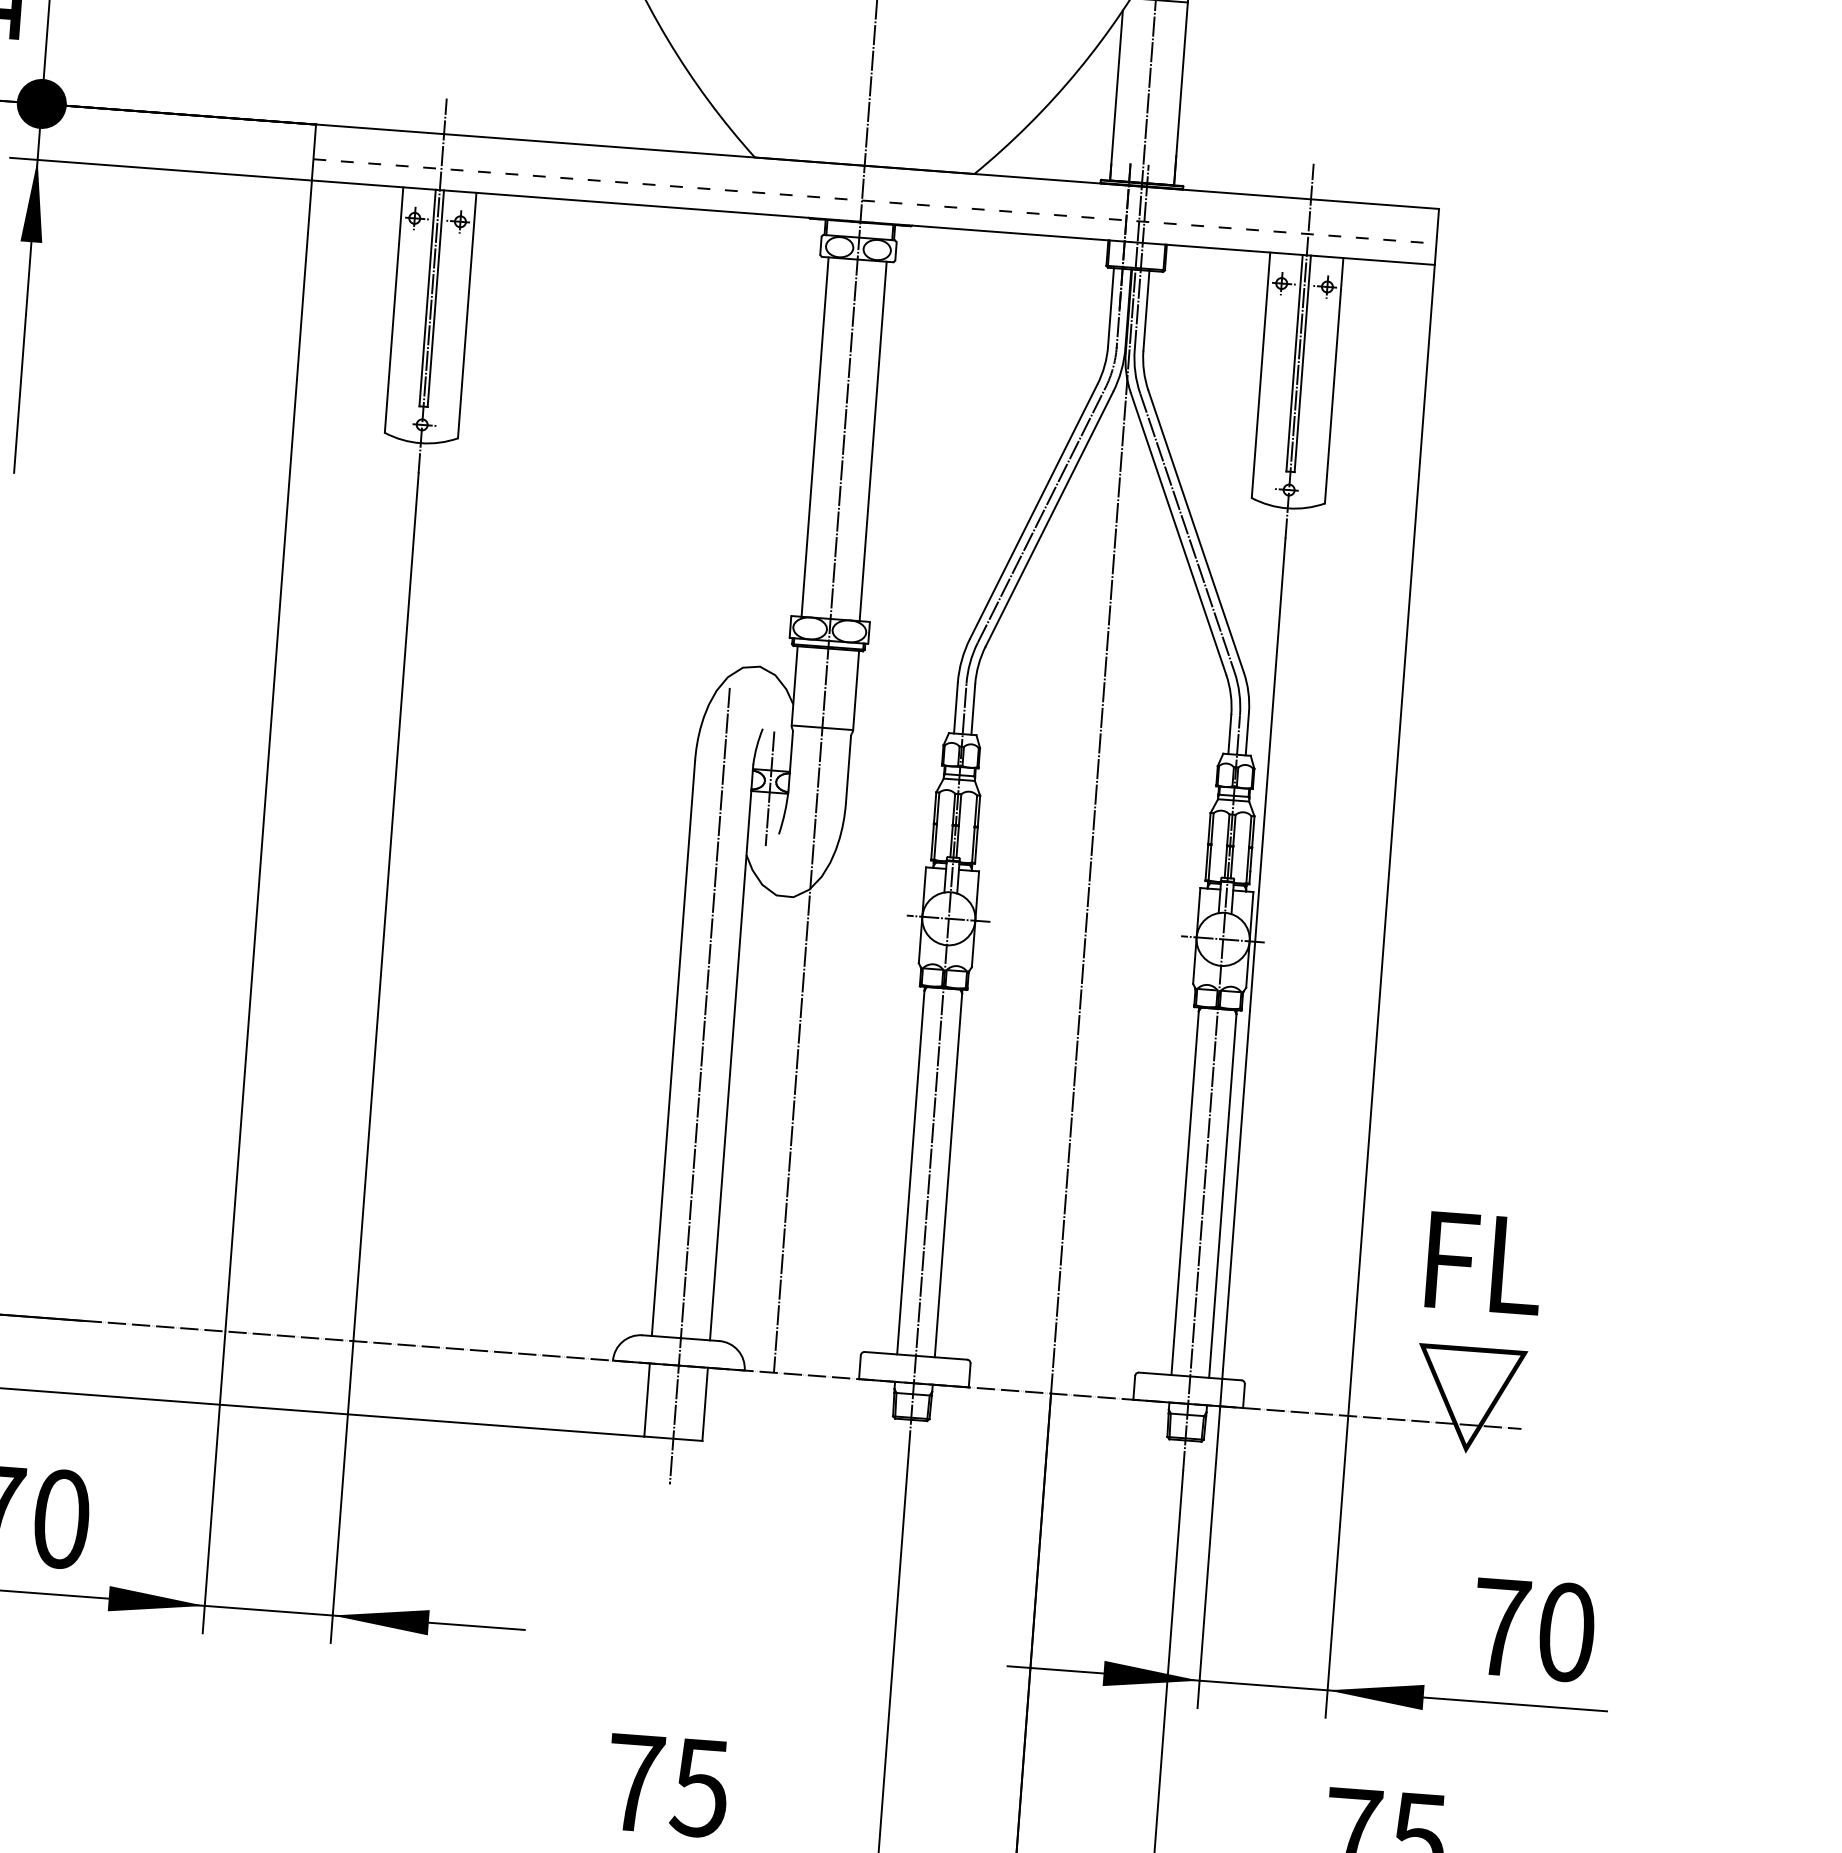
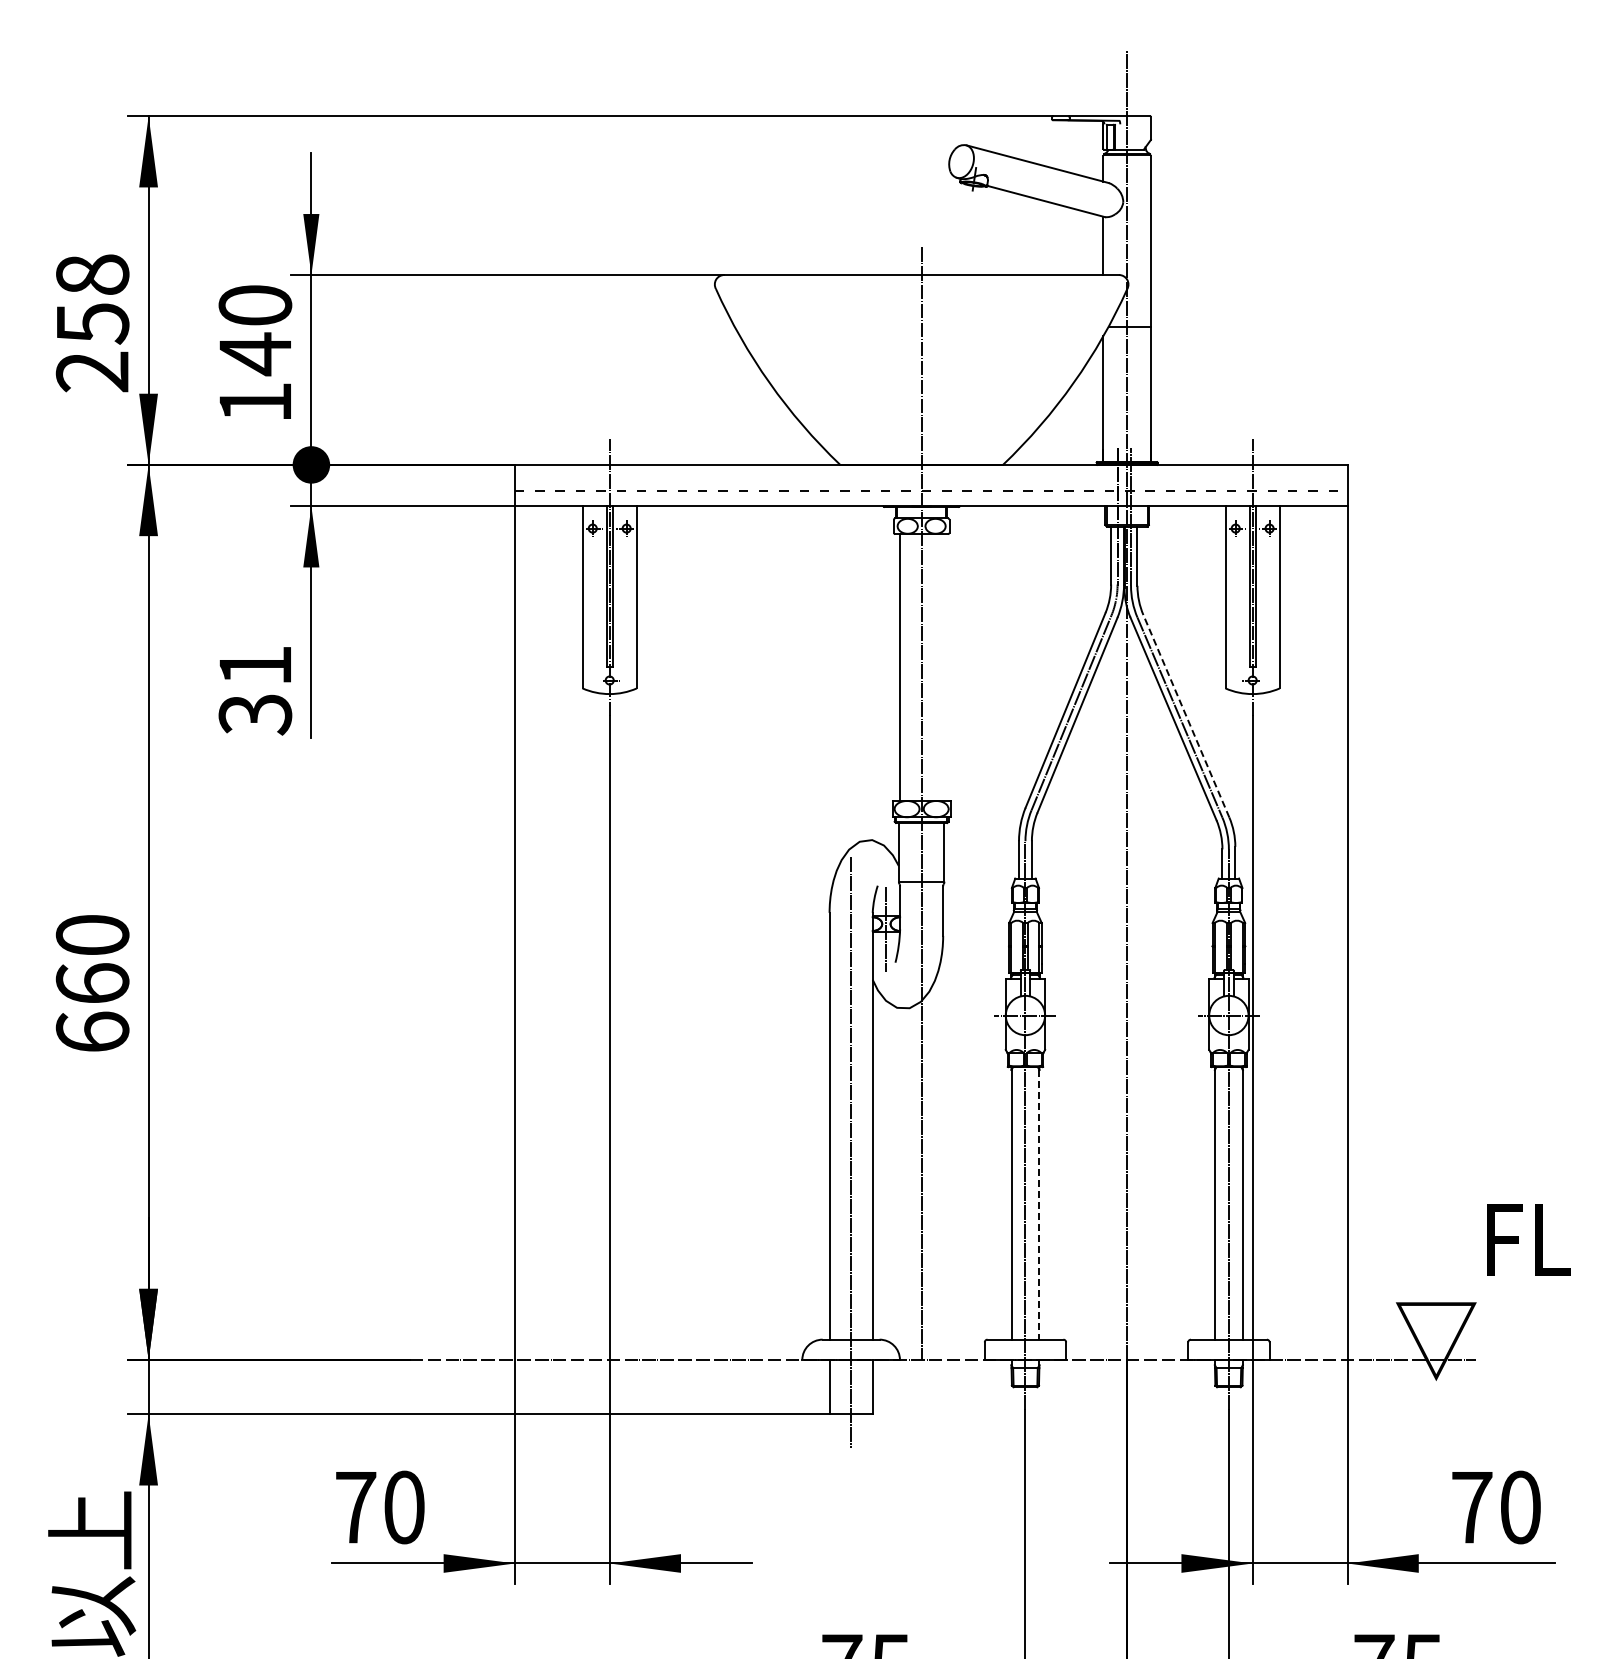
line: (873, 441) -> (943, 667), removed
line: (1196, 531) -> (1186, 716), solid -> dashed
line: (948, 1175) -> (1039, 1204), solid -> dashed
text: (1484, 1262) -> (1528, 1239), moved

